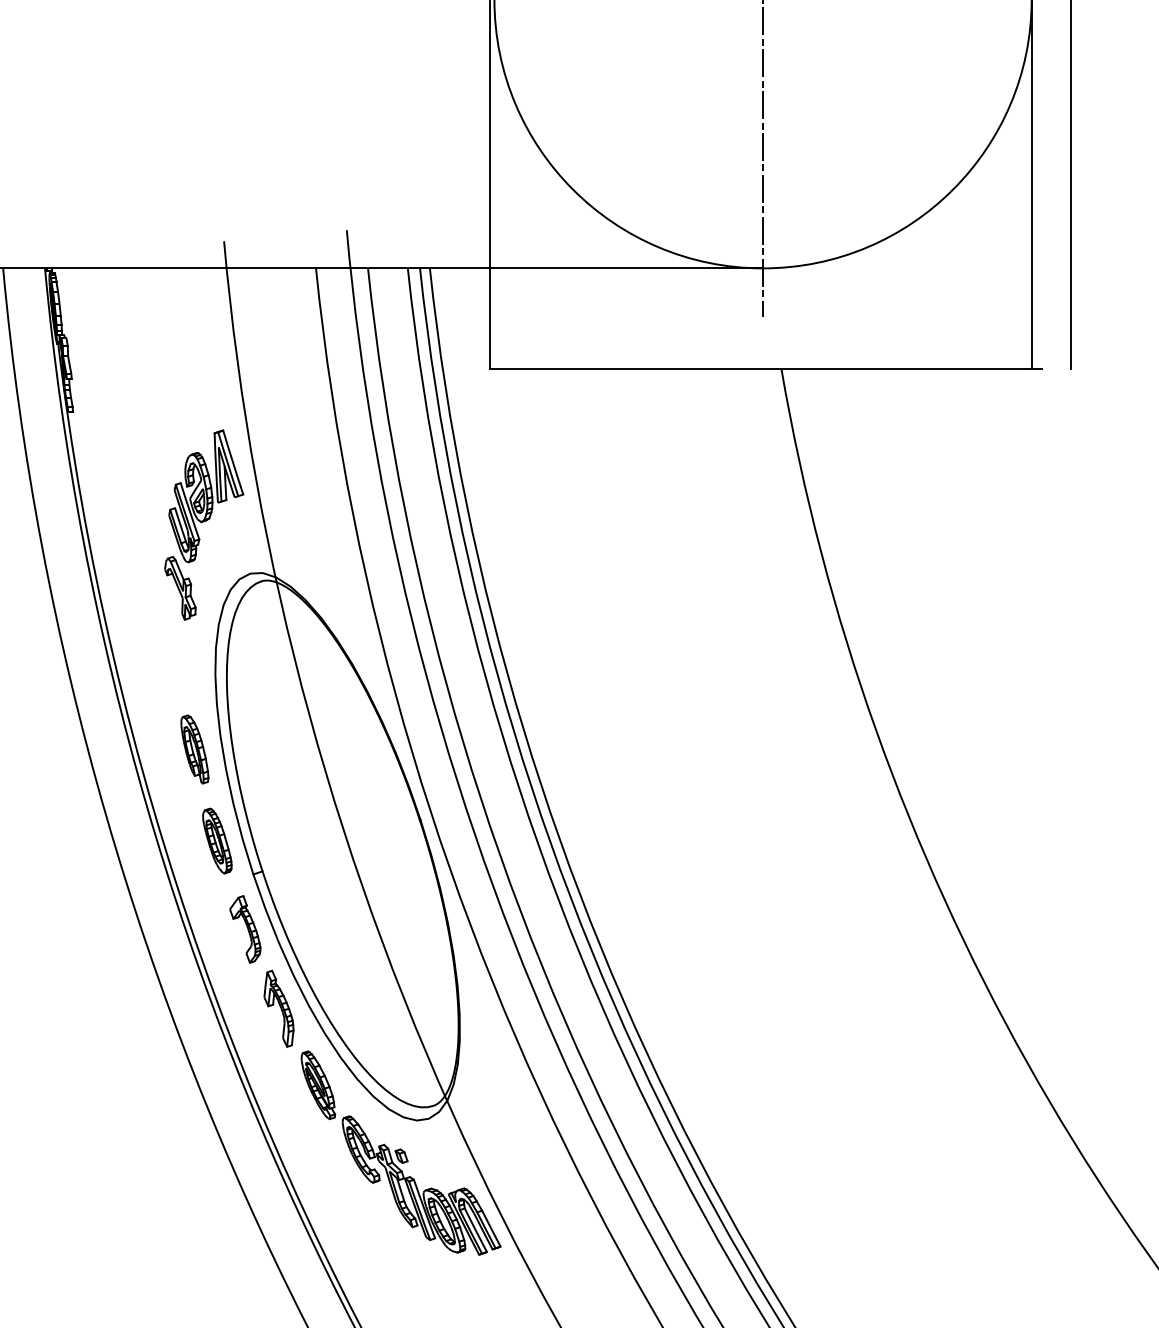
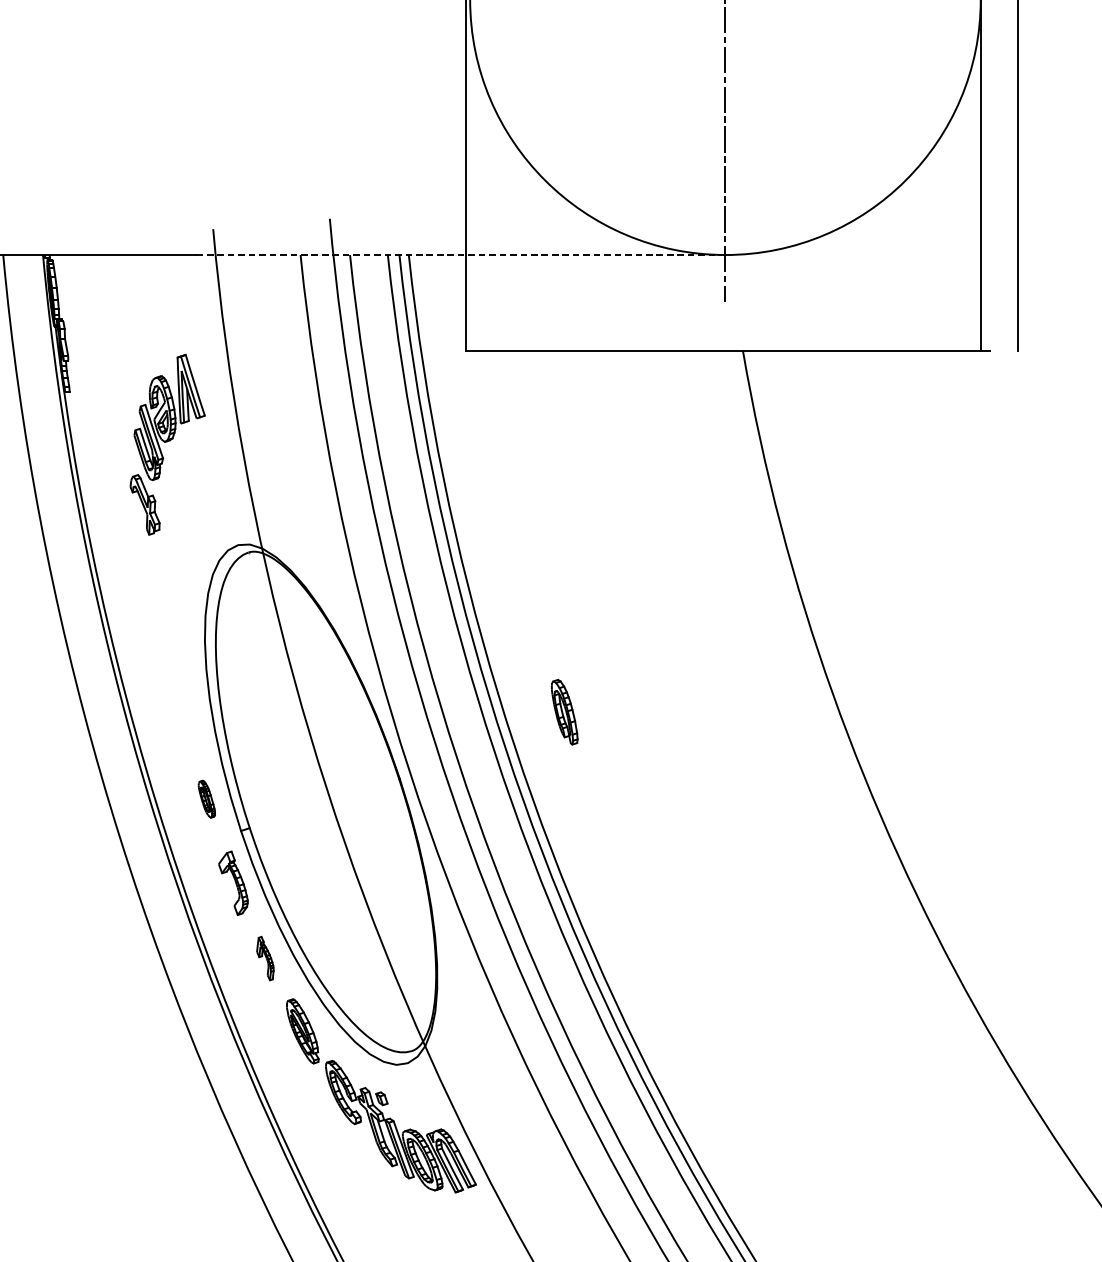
line: (485, 268) -> (461, 255), solid -> dashed
part: (204, 524) -> (167, 444), moved
part: (194, 749) -> (564, 712), moved
part: (217, 840) -> (206, 798), size x0.6
part: (278, 1008) -> (264, 958), size x0.6

